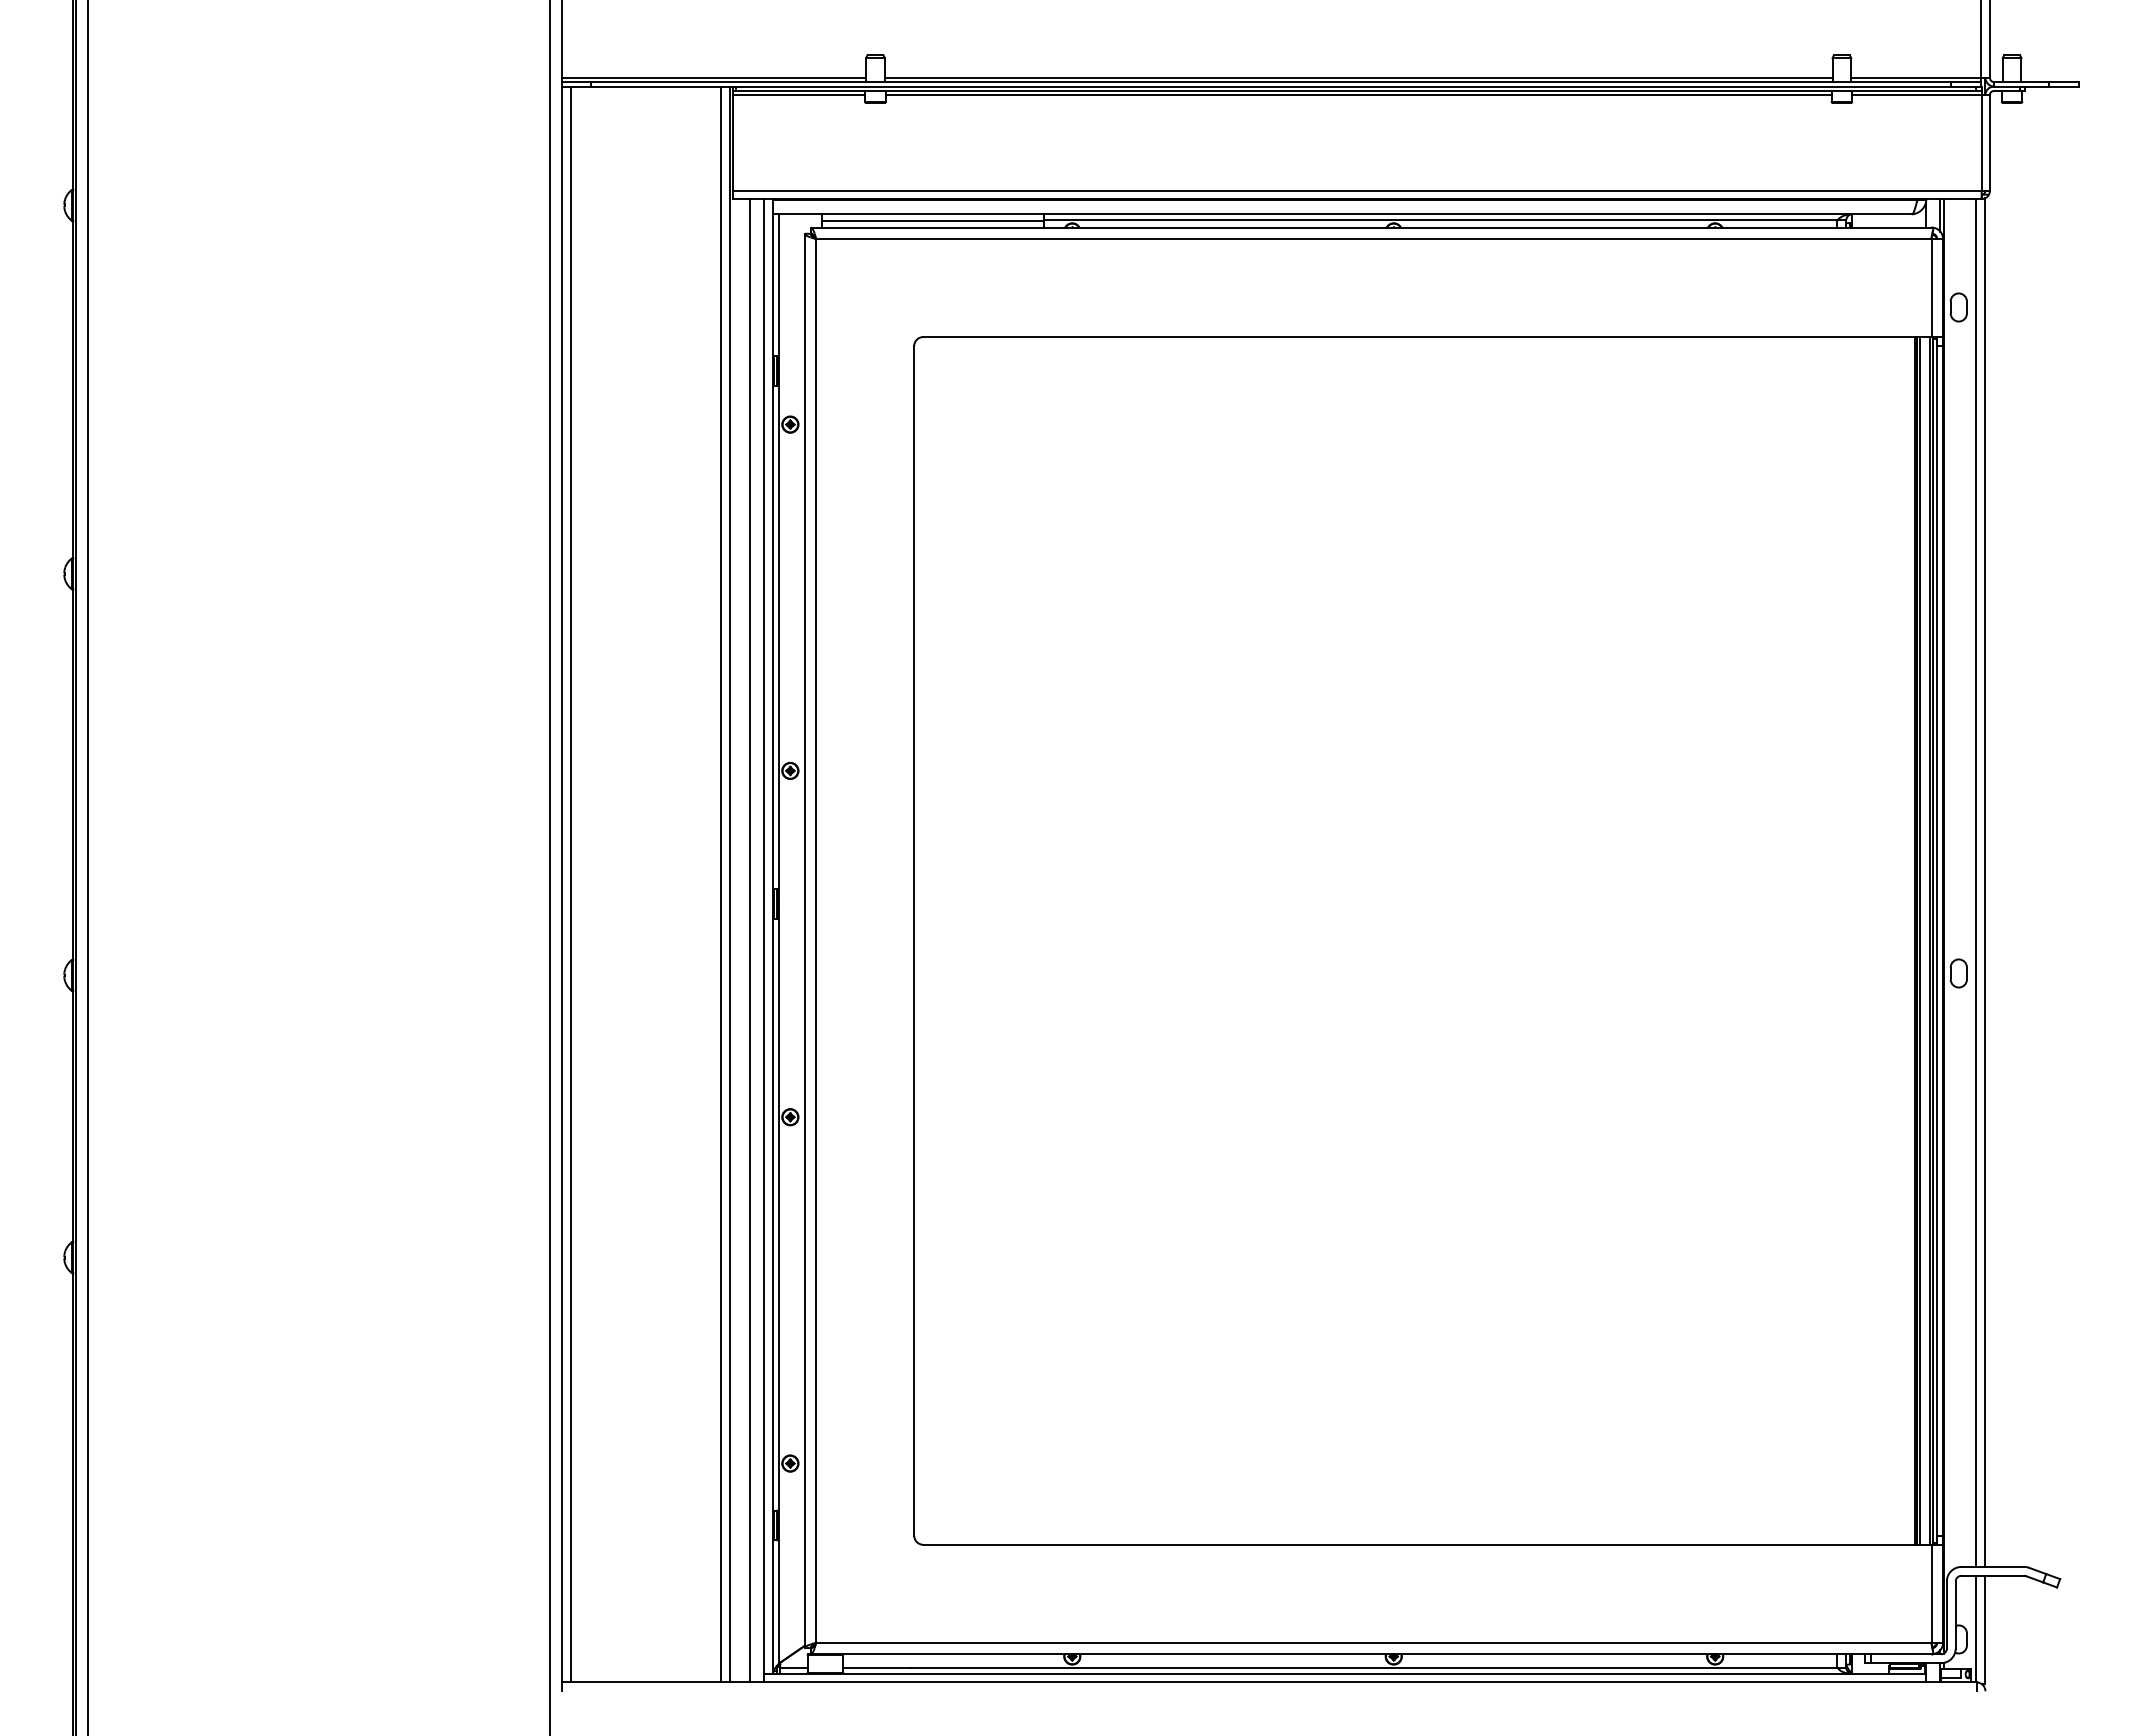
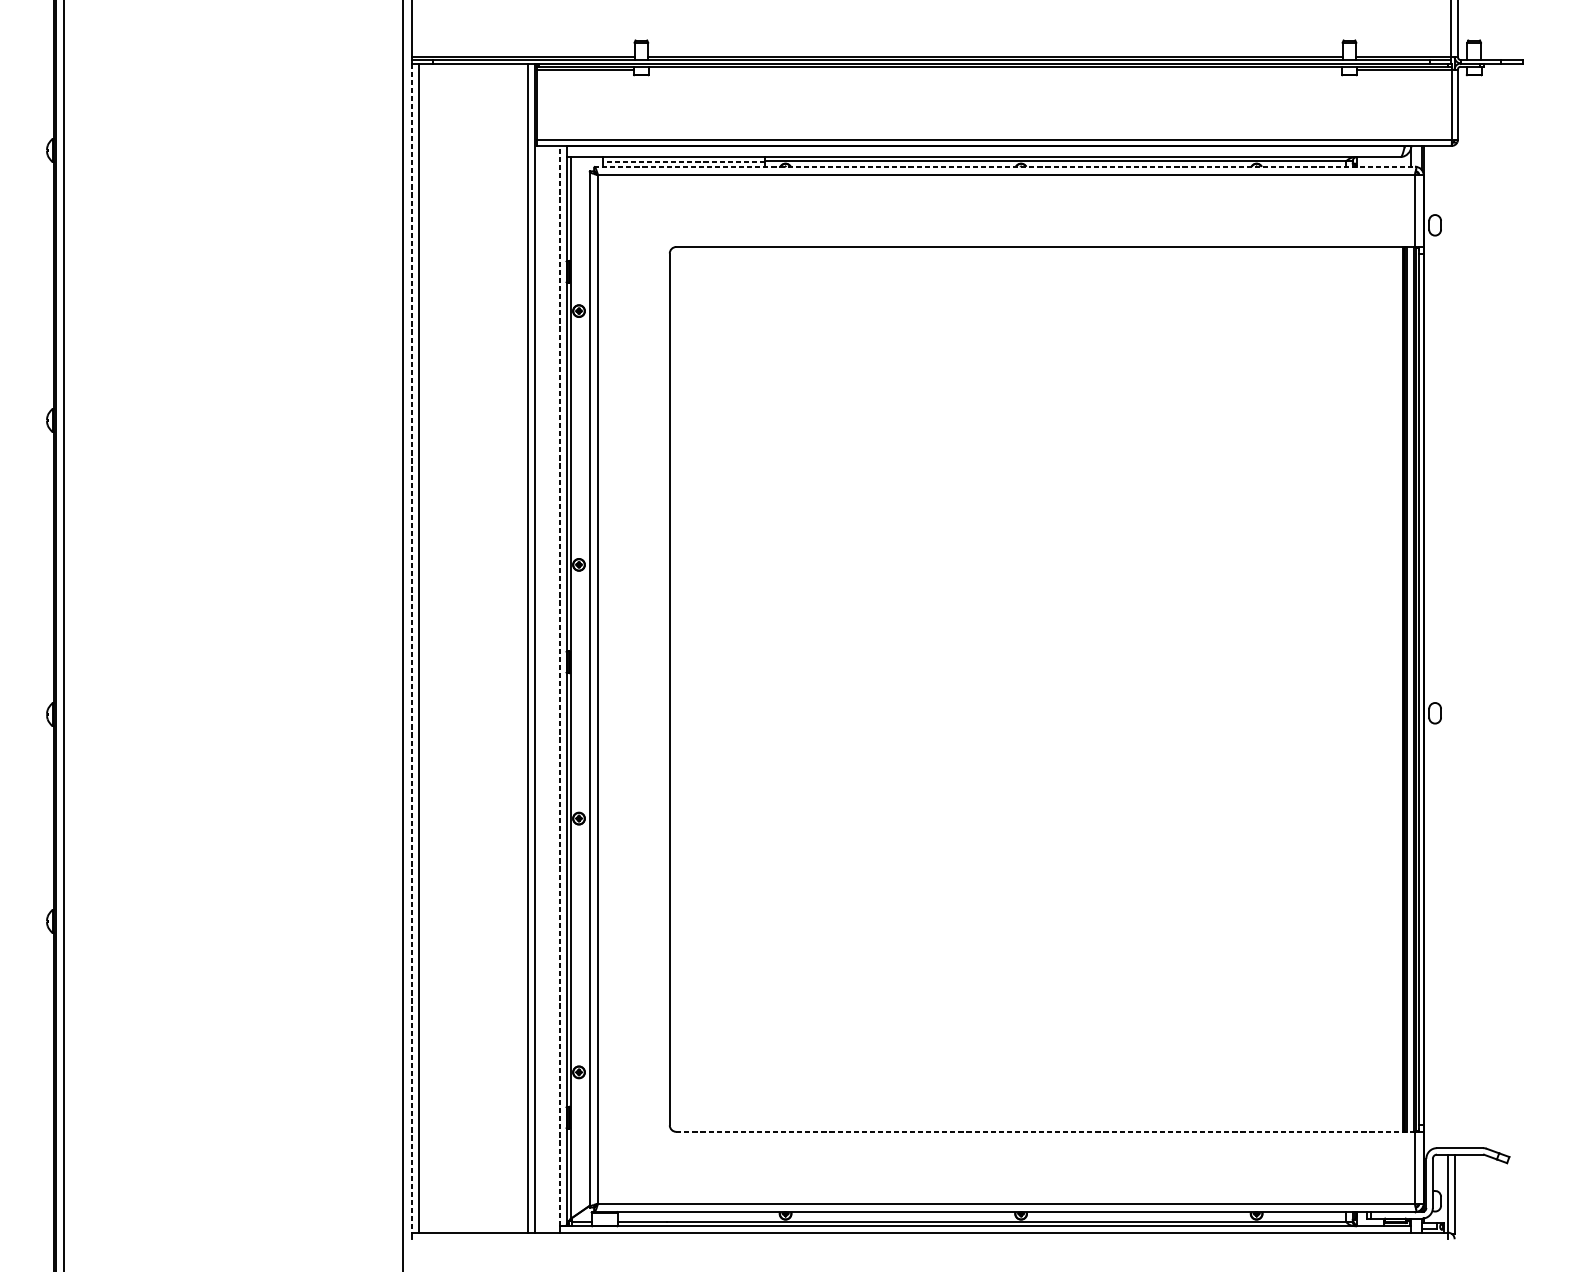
line: (1358, 94) -> (995, 69), removed
line: (933, 221) -> (683, 162), solid -> dashed
line: (1371, 227) -> (1004, 166), solid -> dashed
line: (1975, 882) -> (1447, 646), removed
line: (1985, 882) -> (1454, 646), removed
line: (561, 884) -> (411, 648), solid -> dashed
line: (764, 935) -> (560, 685), solid -> dashed
line: (749, 940) -> (549, 689), removed
line: (1427, 1544) -> (1045, 1131), solid -> dashed

